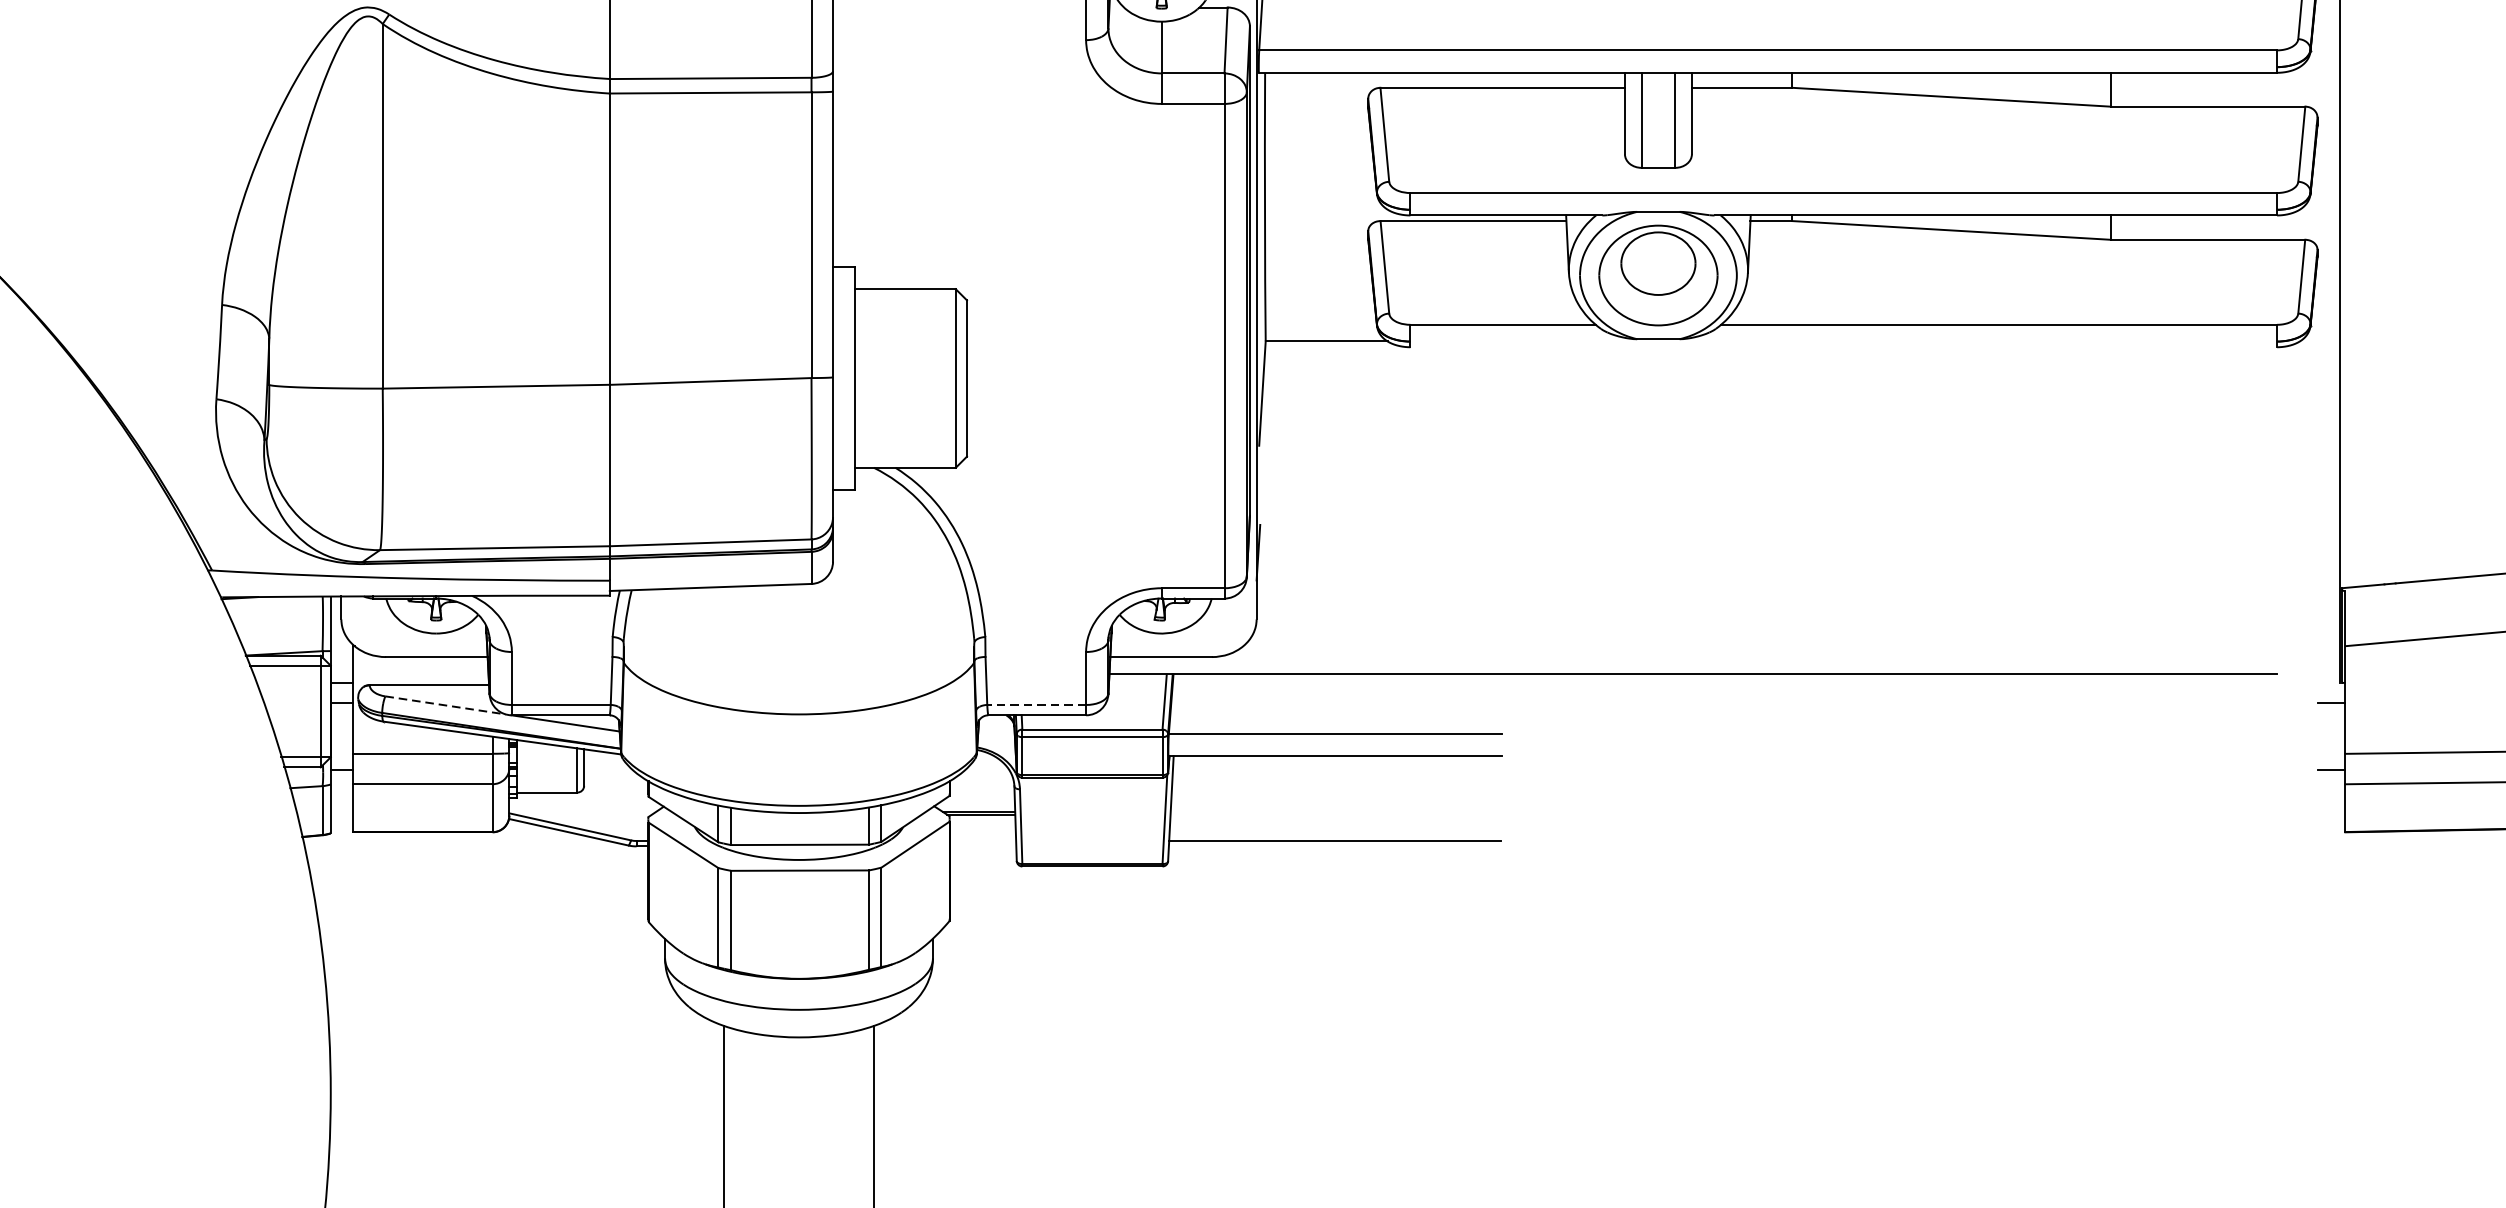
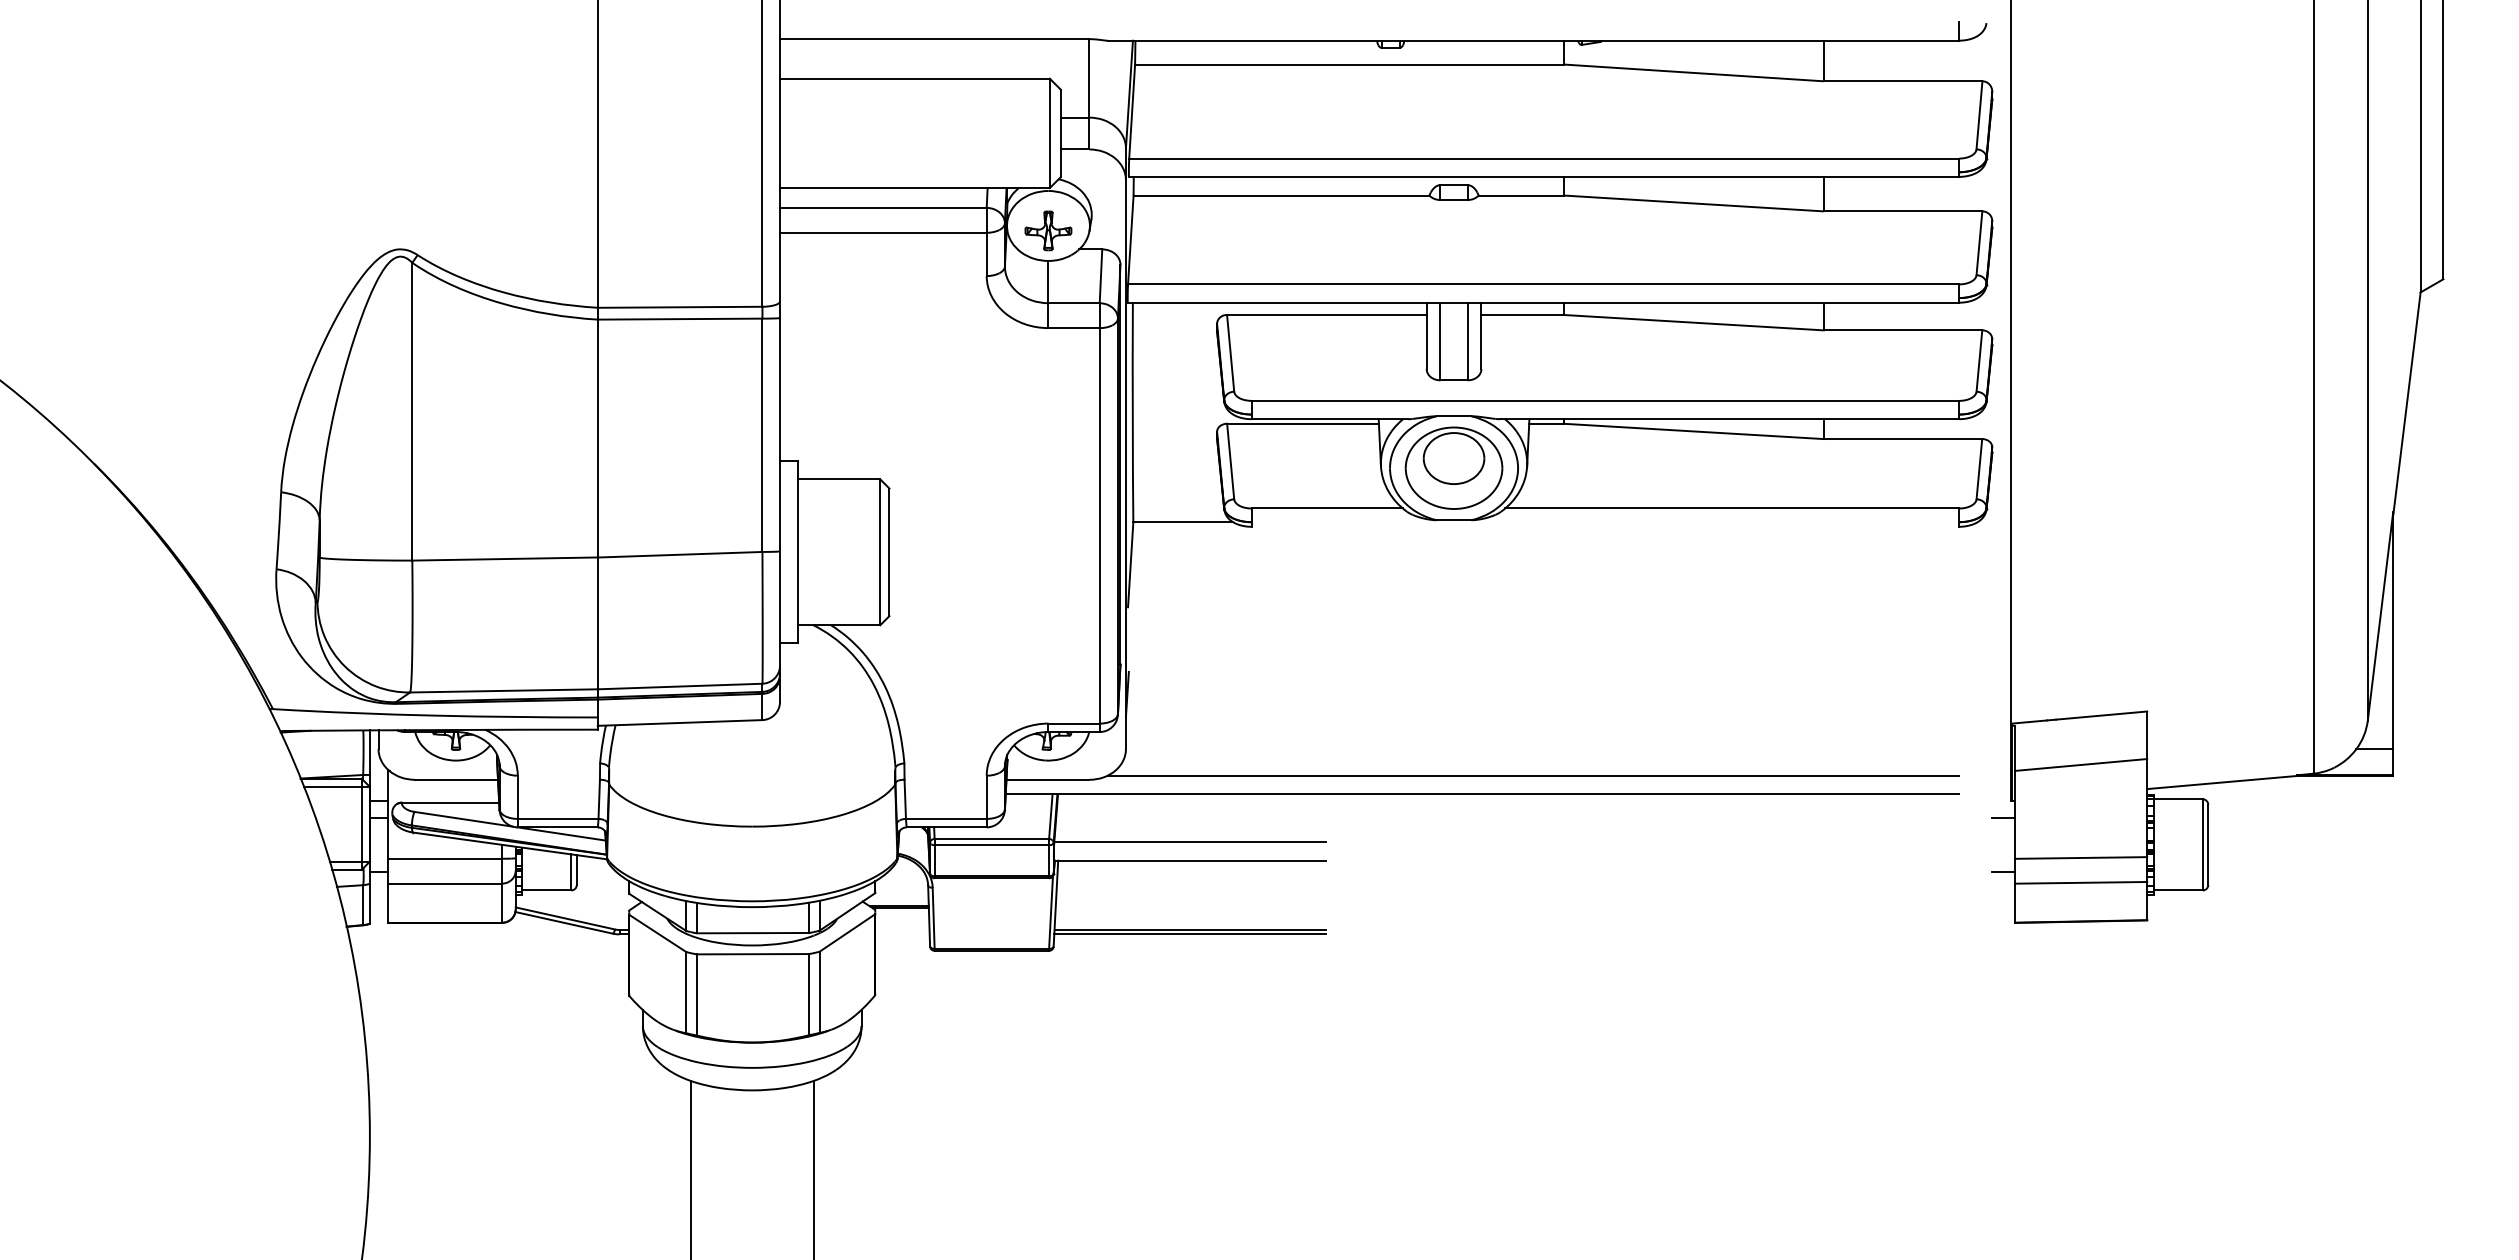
line: (1755, 651) -> (1533, 775), added
line: (1035, 704) -> (945, 818), dashed -> solid
line: (445, 705) -> (463, 819), dashed -> solid
line: (1335, 846) -> (1190, 934), added

